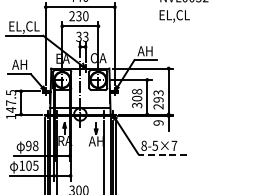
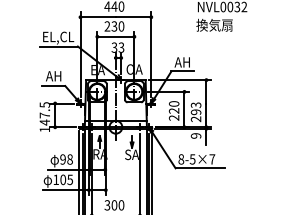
text: (176, 15) -> (214, 25), EL,CL -> 換気扇
text: (137, 98) -> (174, 110), 308 -> 220
text: (95, 141) -> (131, 154), AH -> SA
line: (162, 154) -> (200, 168), dashed -> solid

